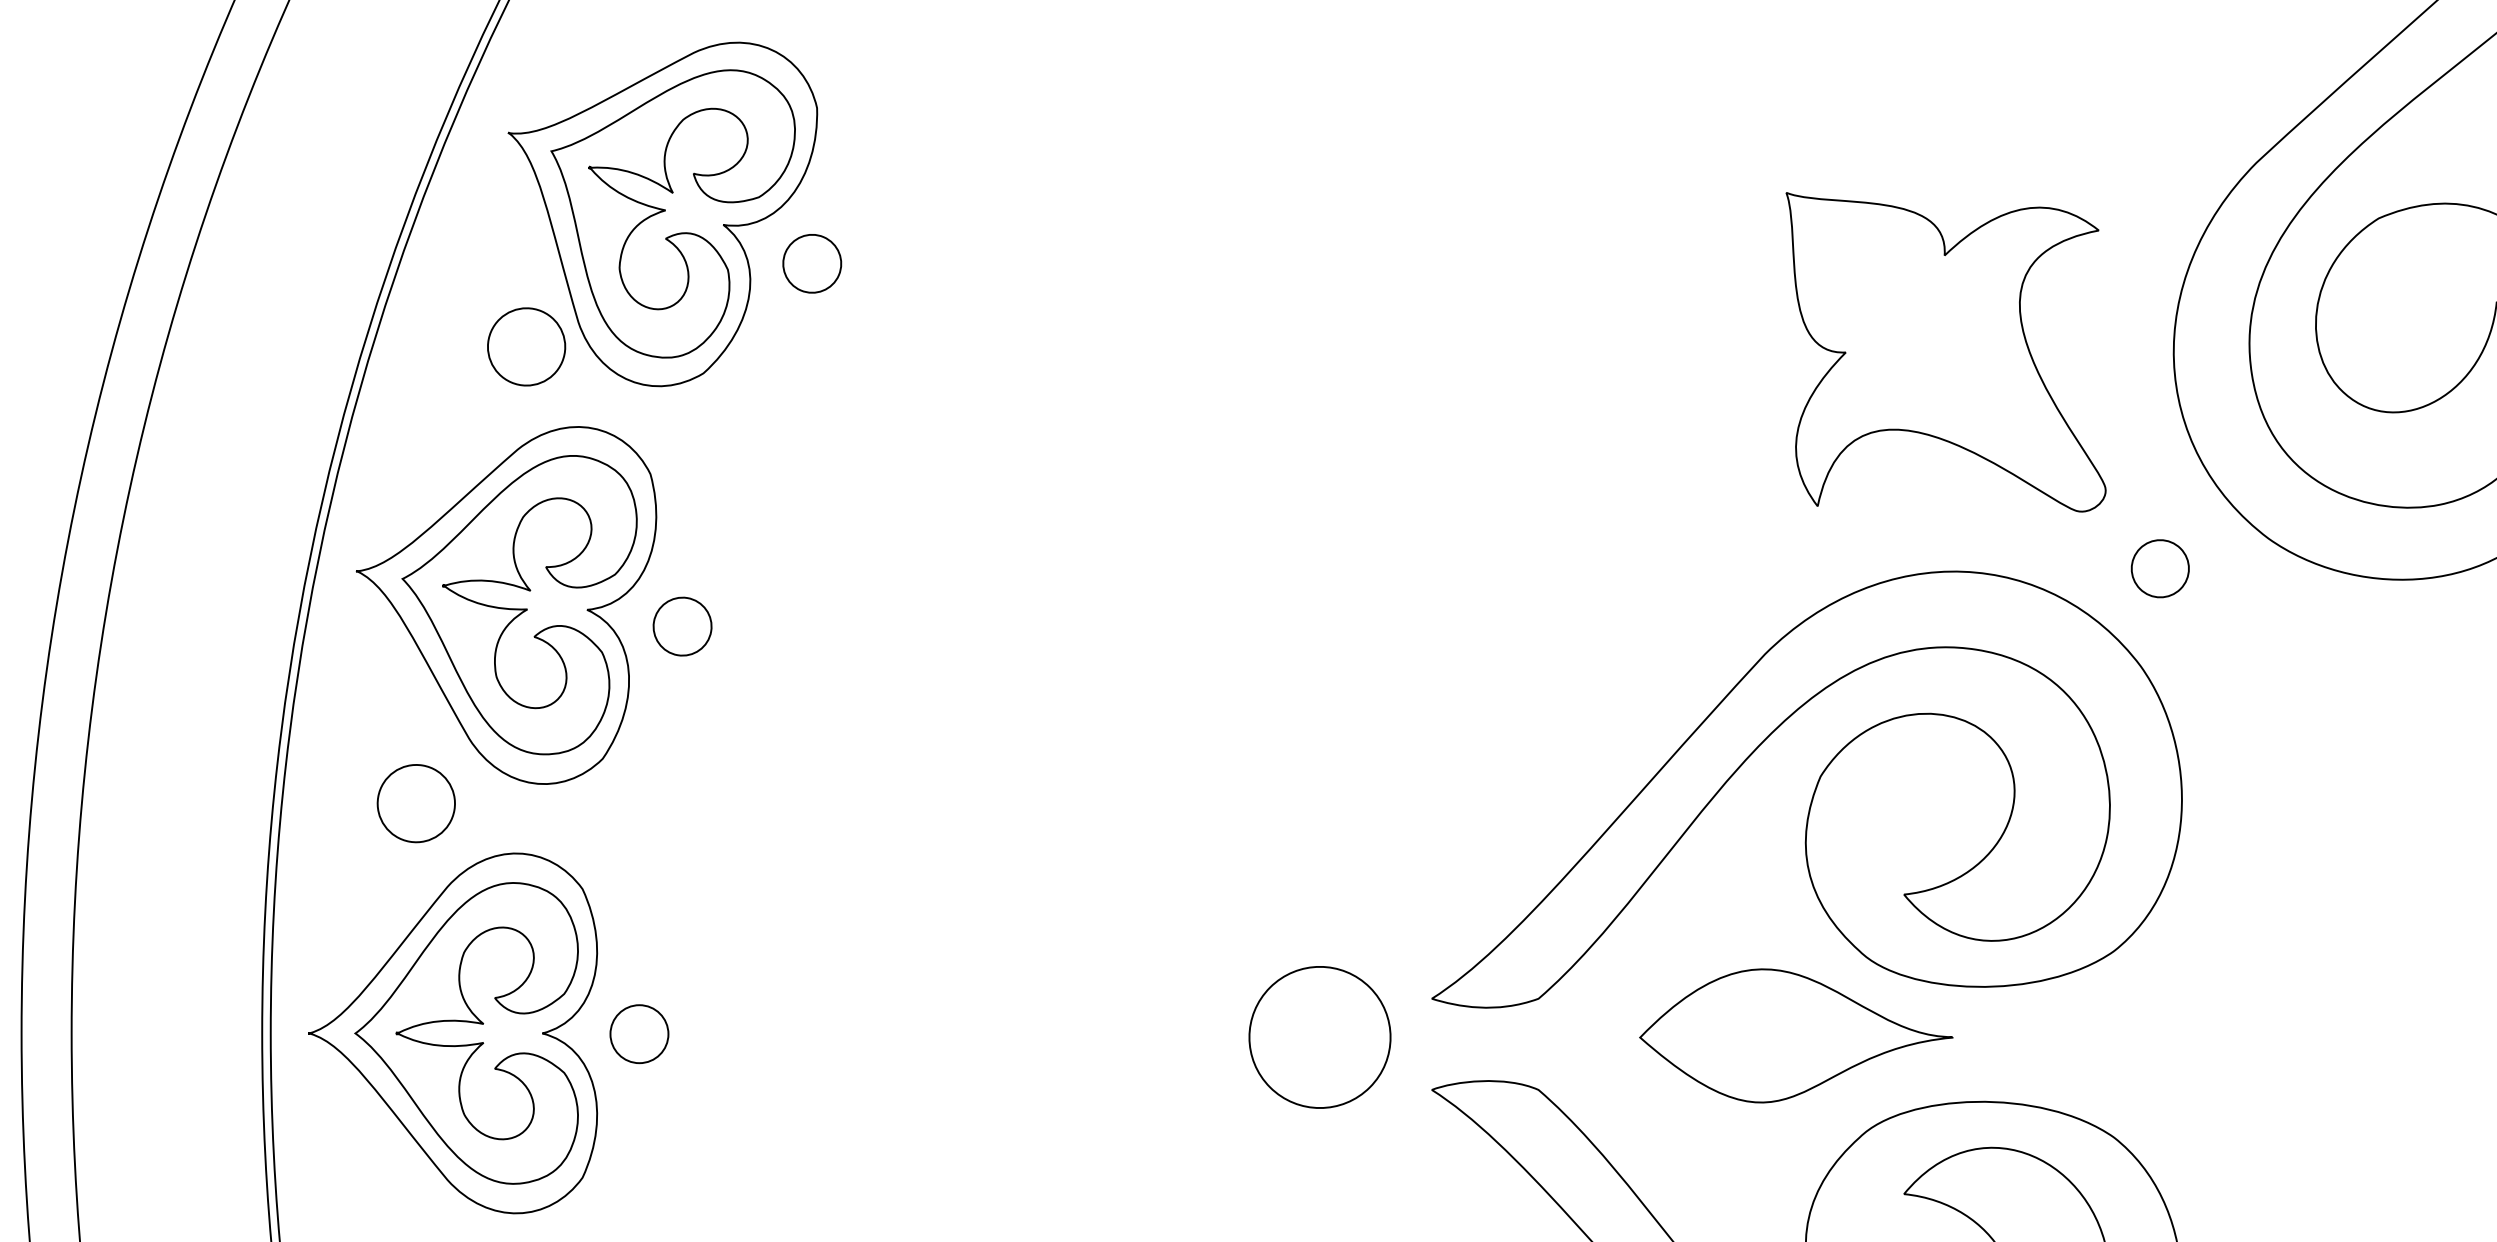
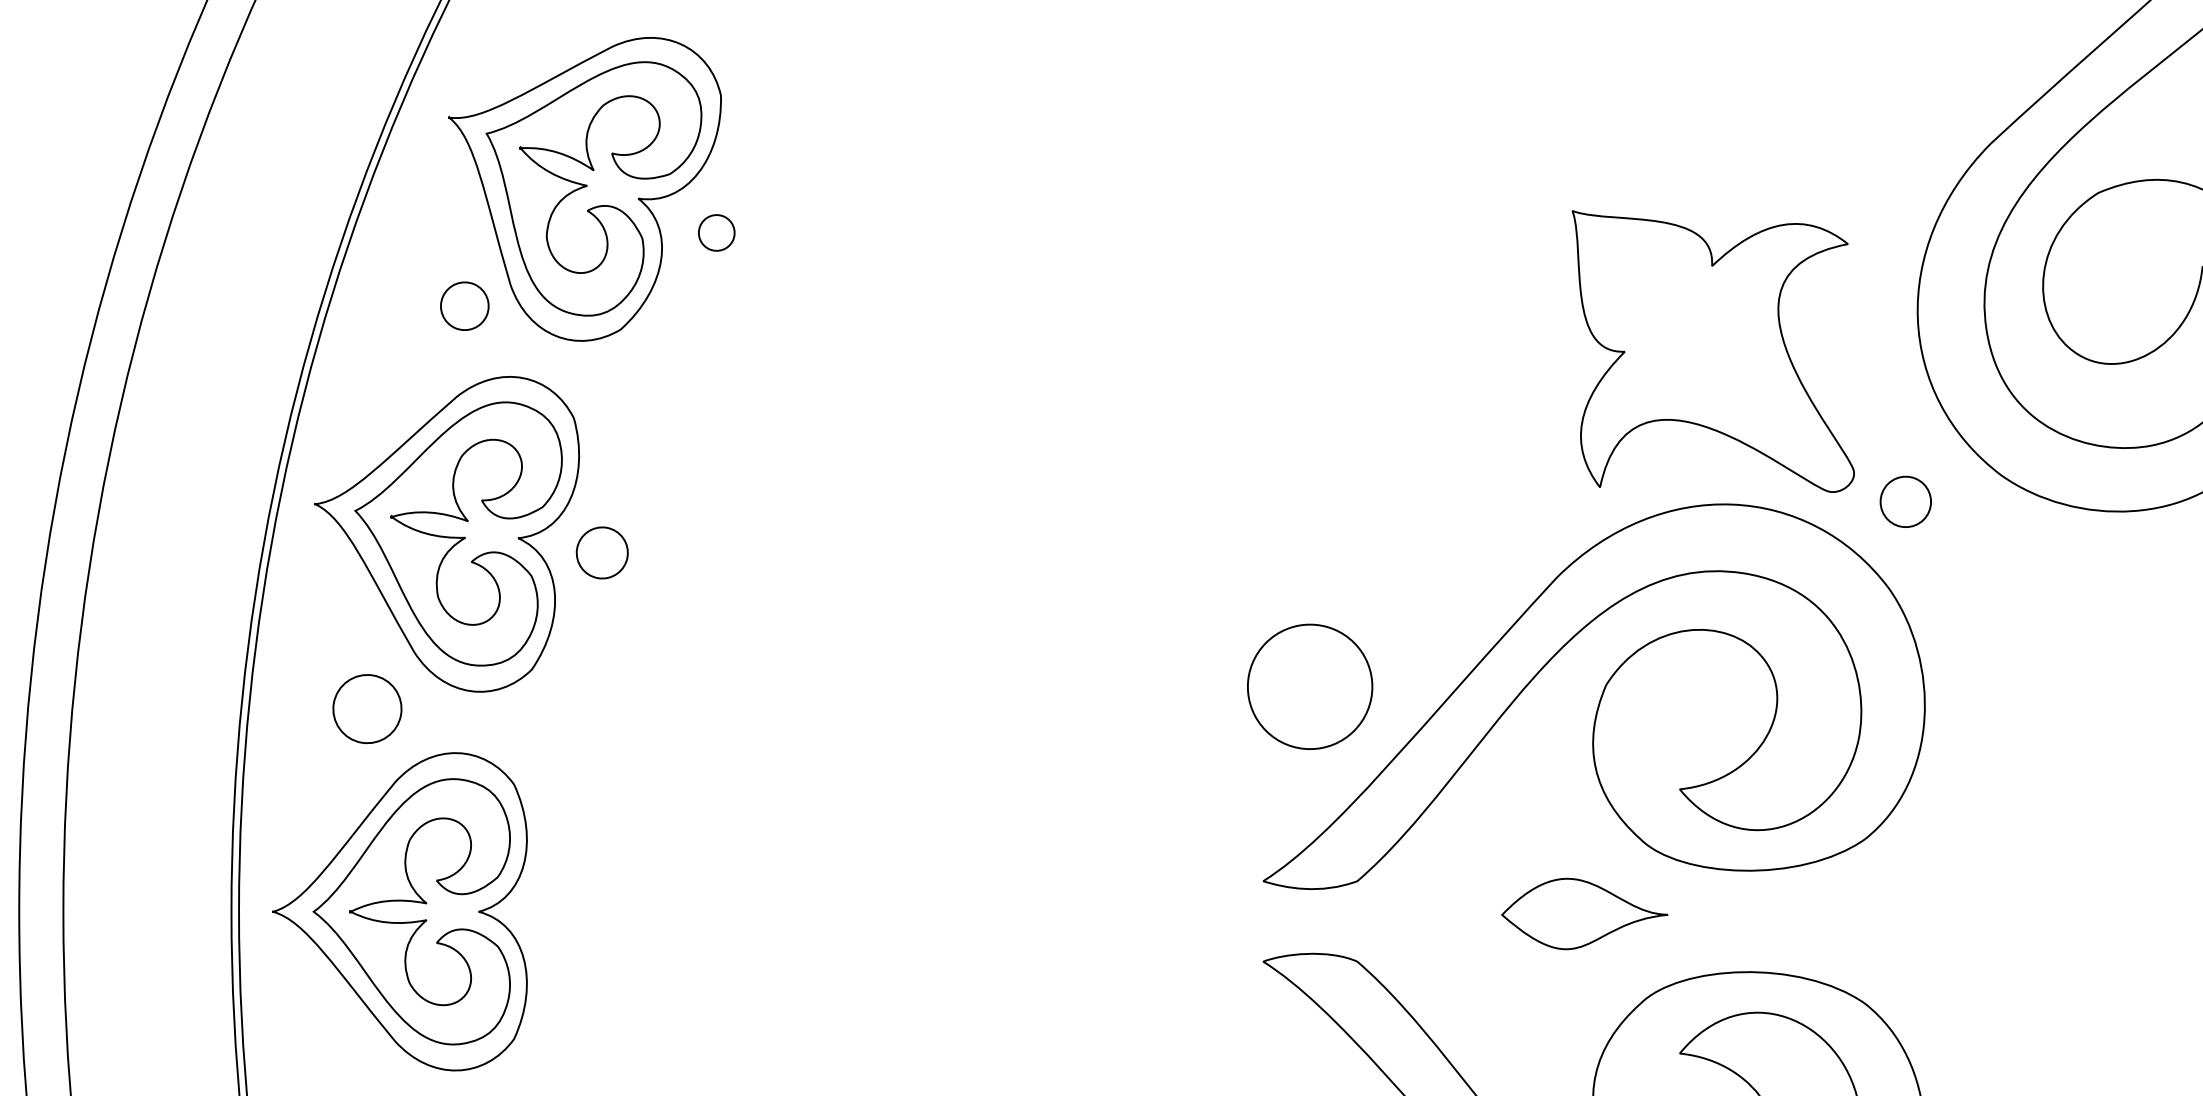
part: (812, 263) -> (716, 232), size x0.7
part: (526, 346) -> (464, 305), size x0.7
part: (1945, 352) -> (1712, 351), moved
part: (639, 1034) -> (564, 912), removed
part: (1796, 1035) -> (1584, 913), size x0.6
part: (1319, 1037) -> (1309, 686), moved

